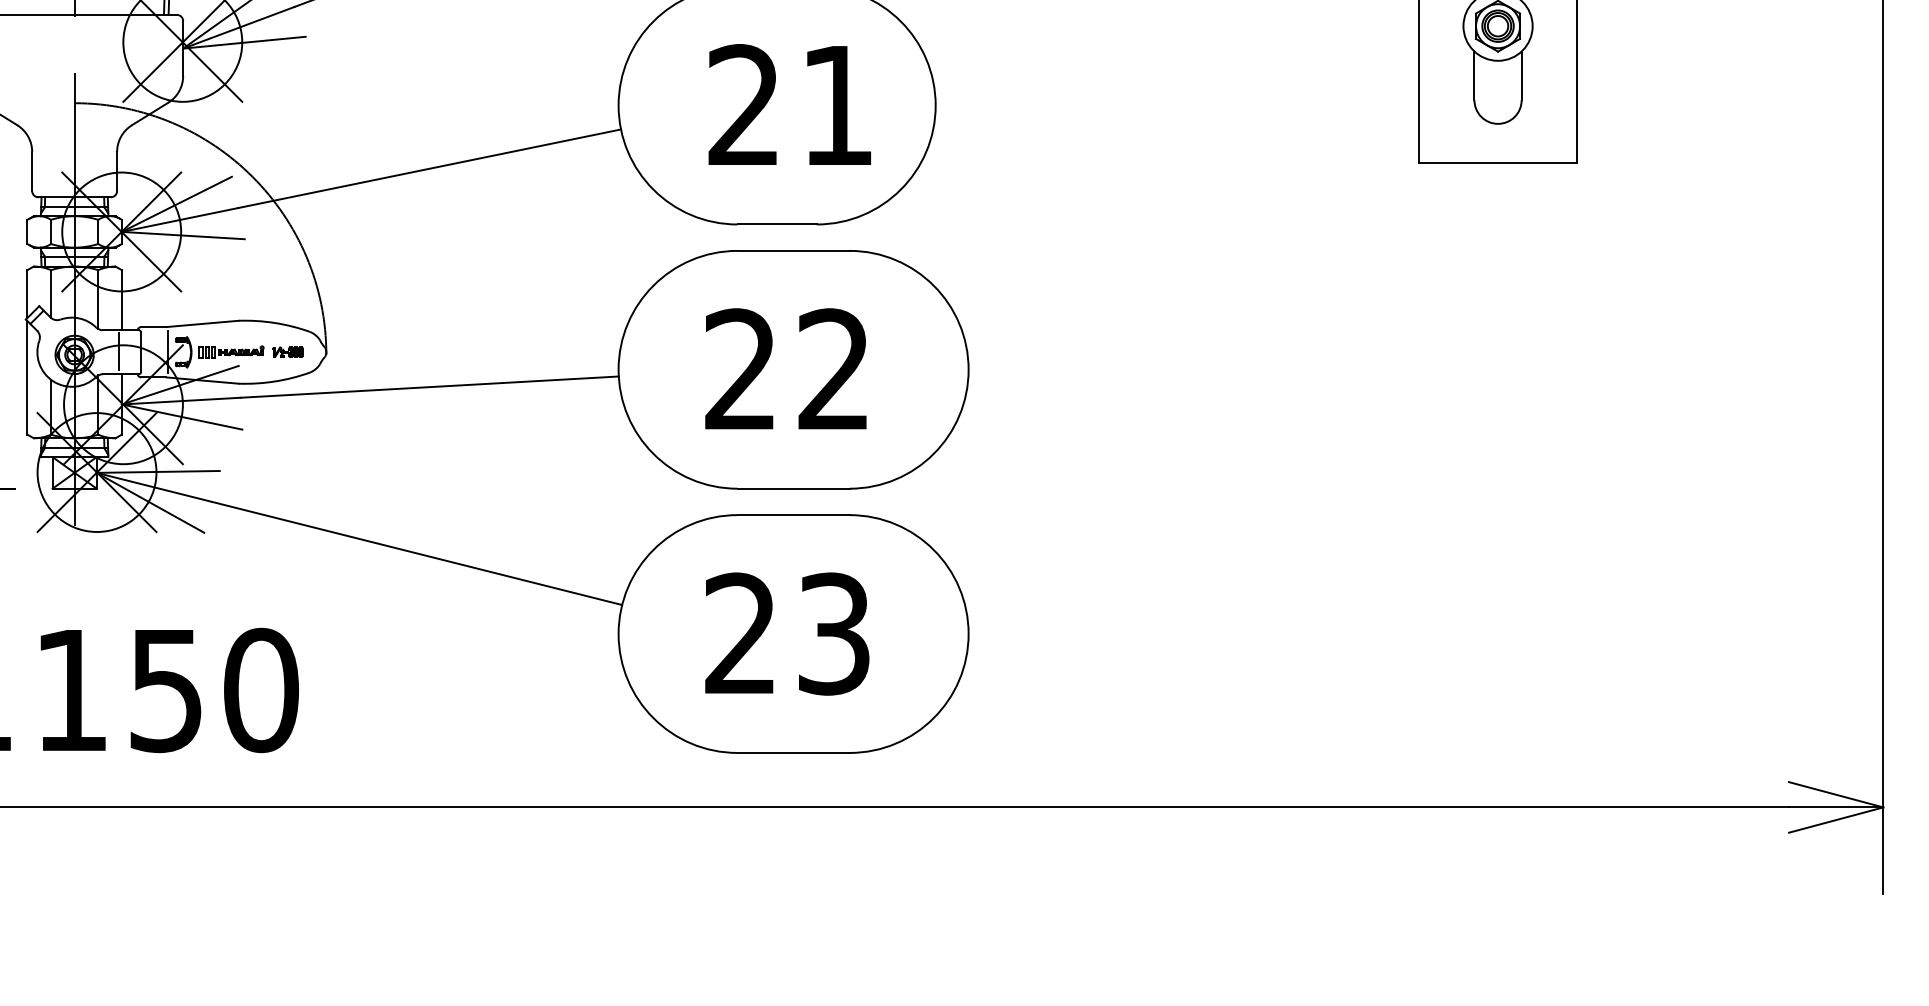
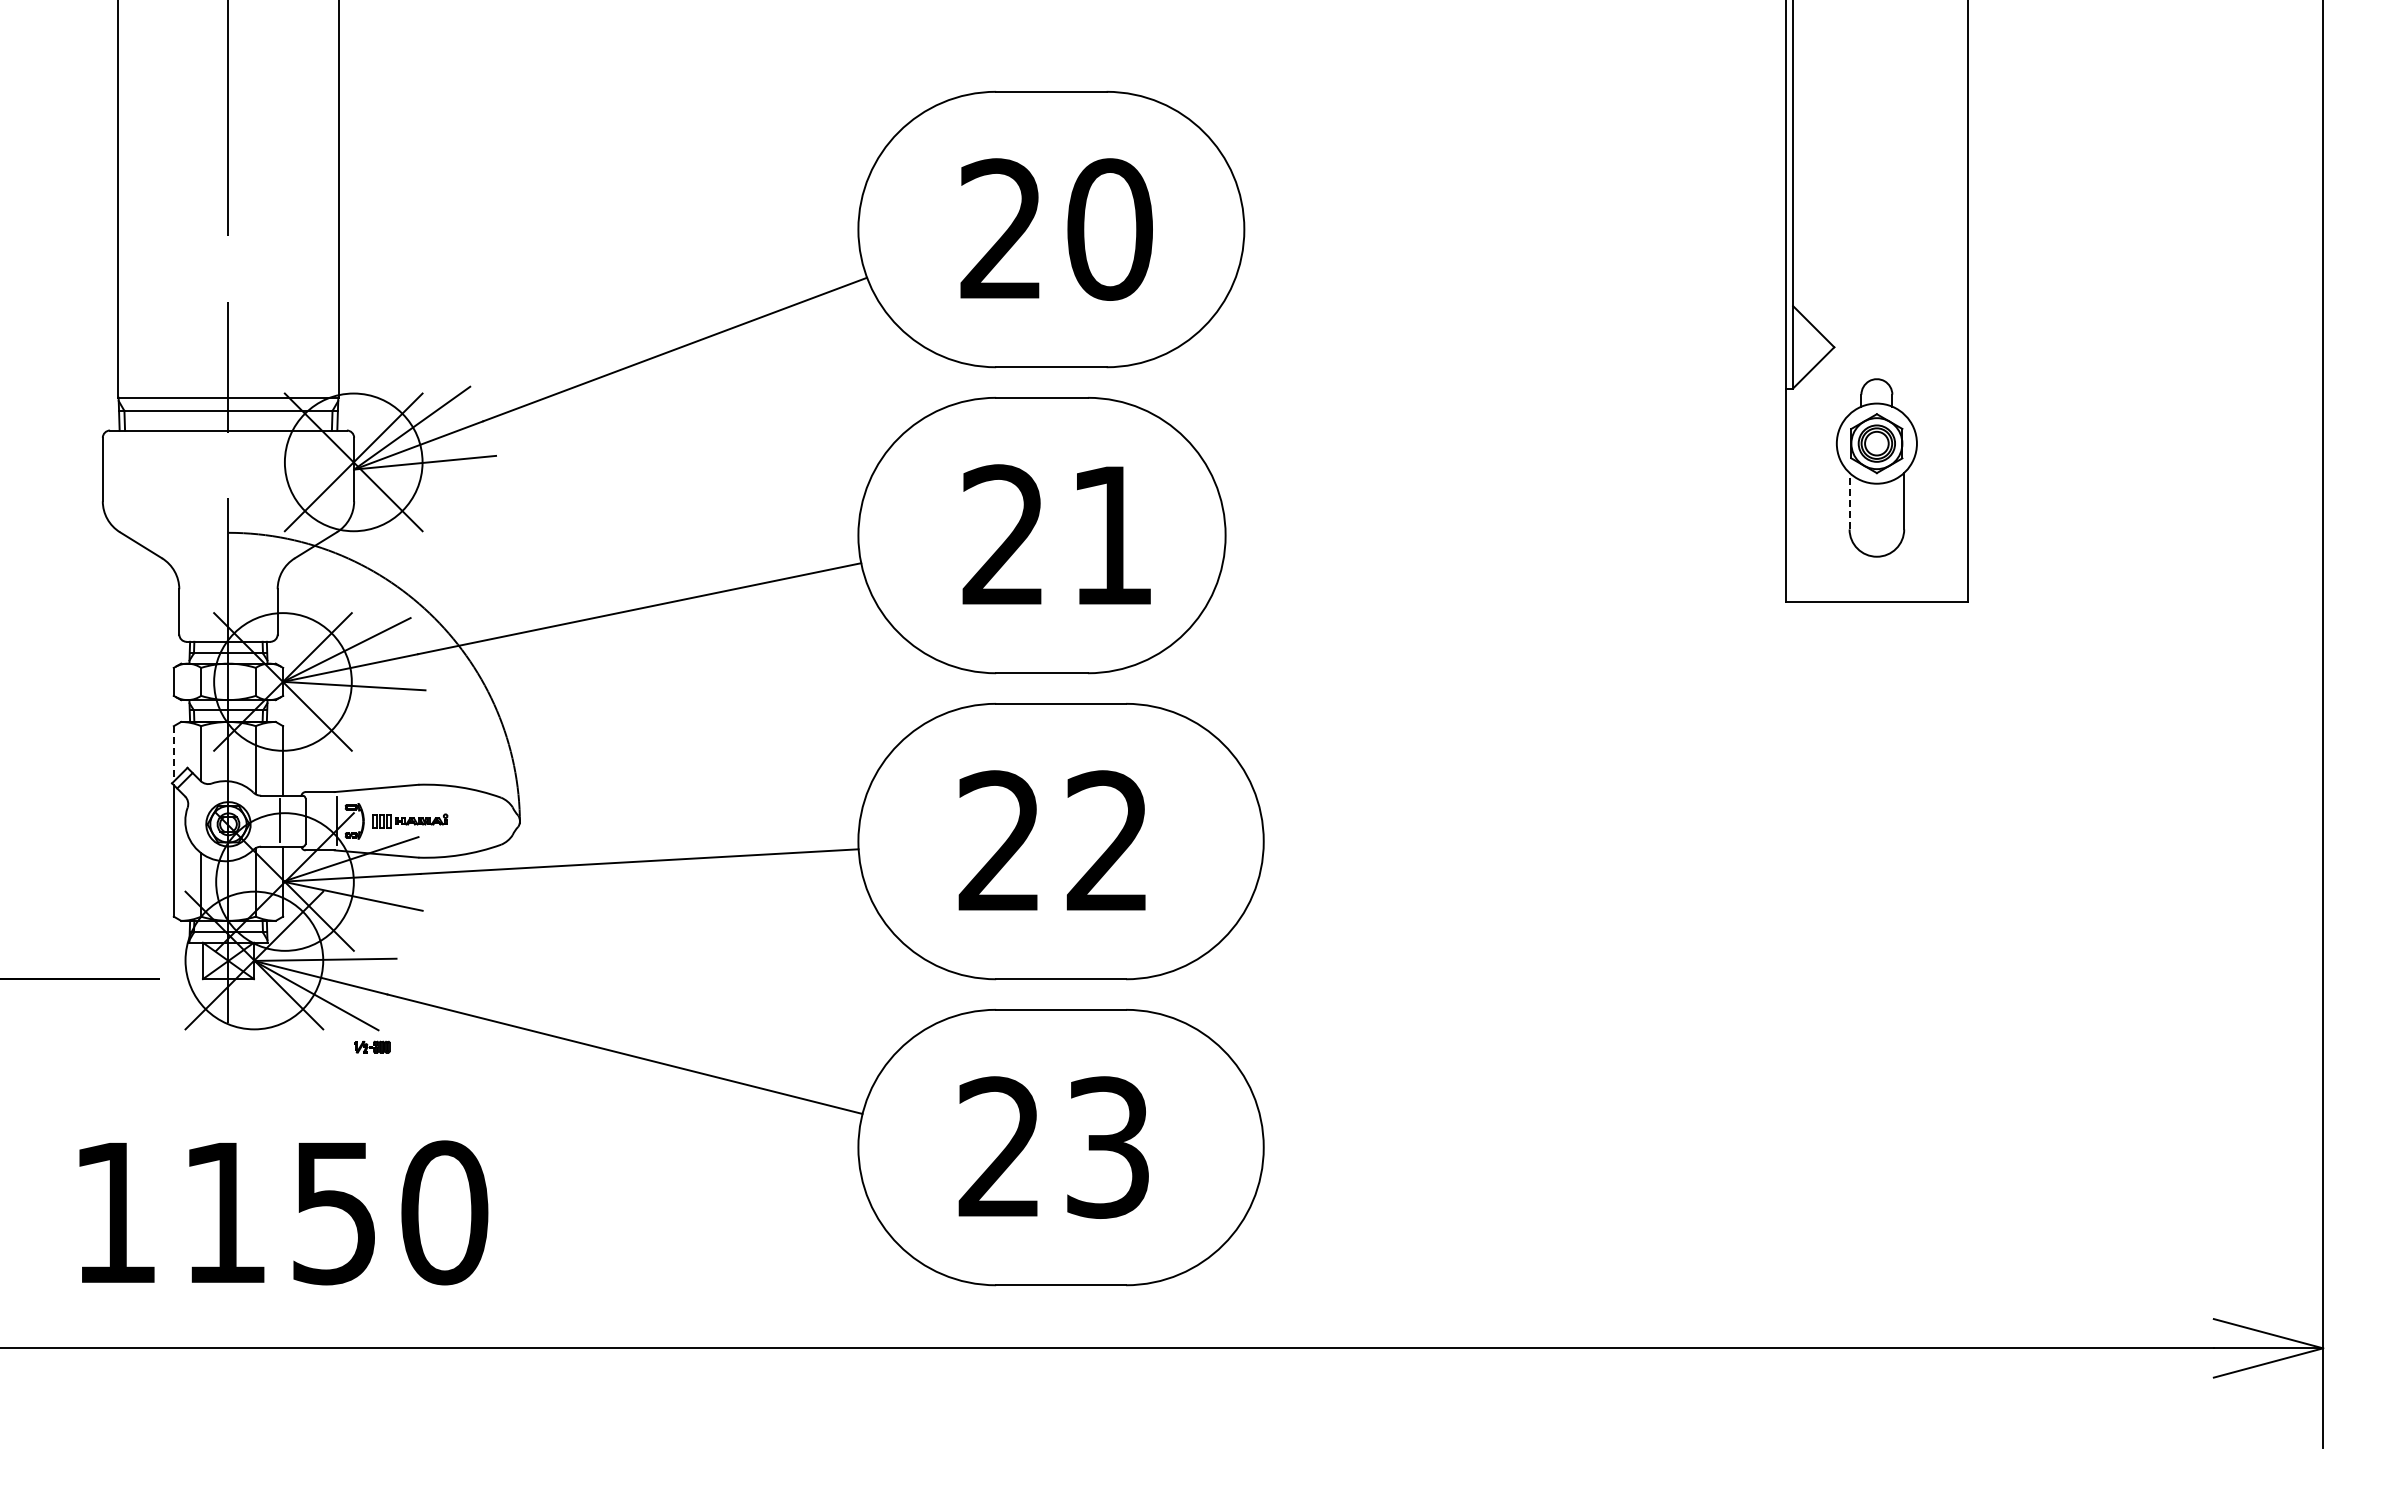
line: (1474, 75) -> (1849, 500), solid -> dashed
line: (27, 293) -> (173, 753), solid -> dashed
part: (287, 351) -> (372, 1046), moved

